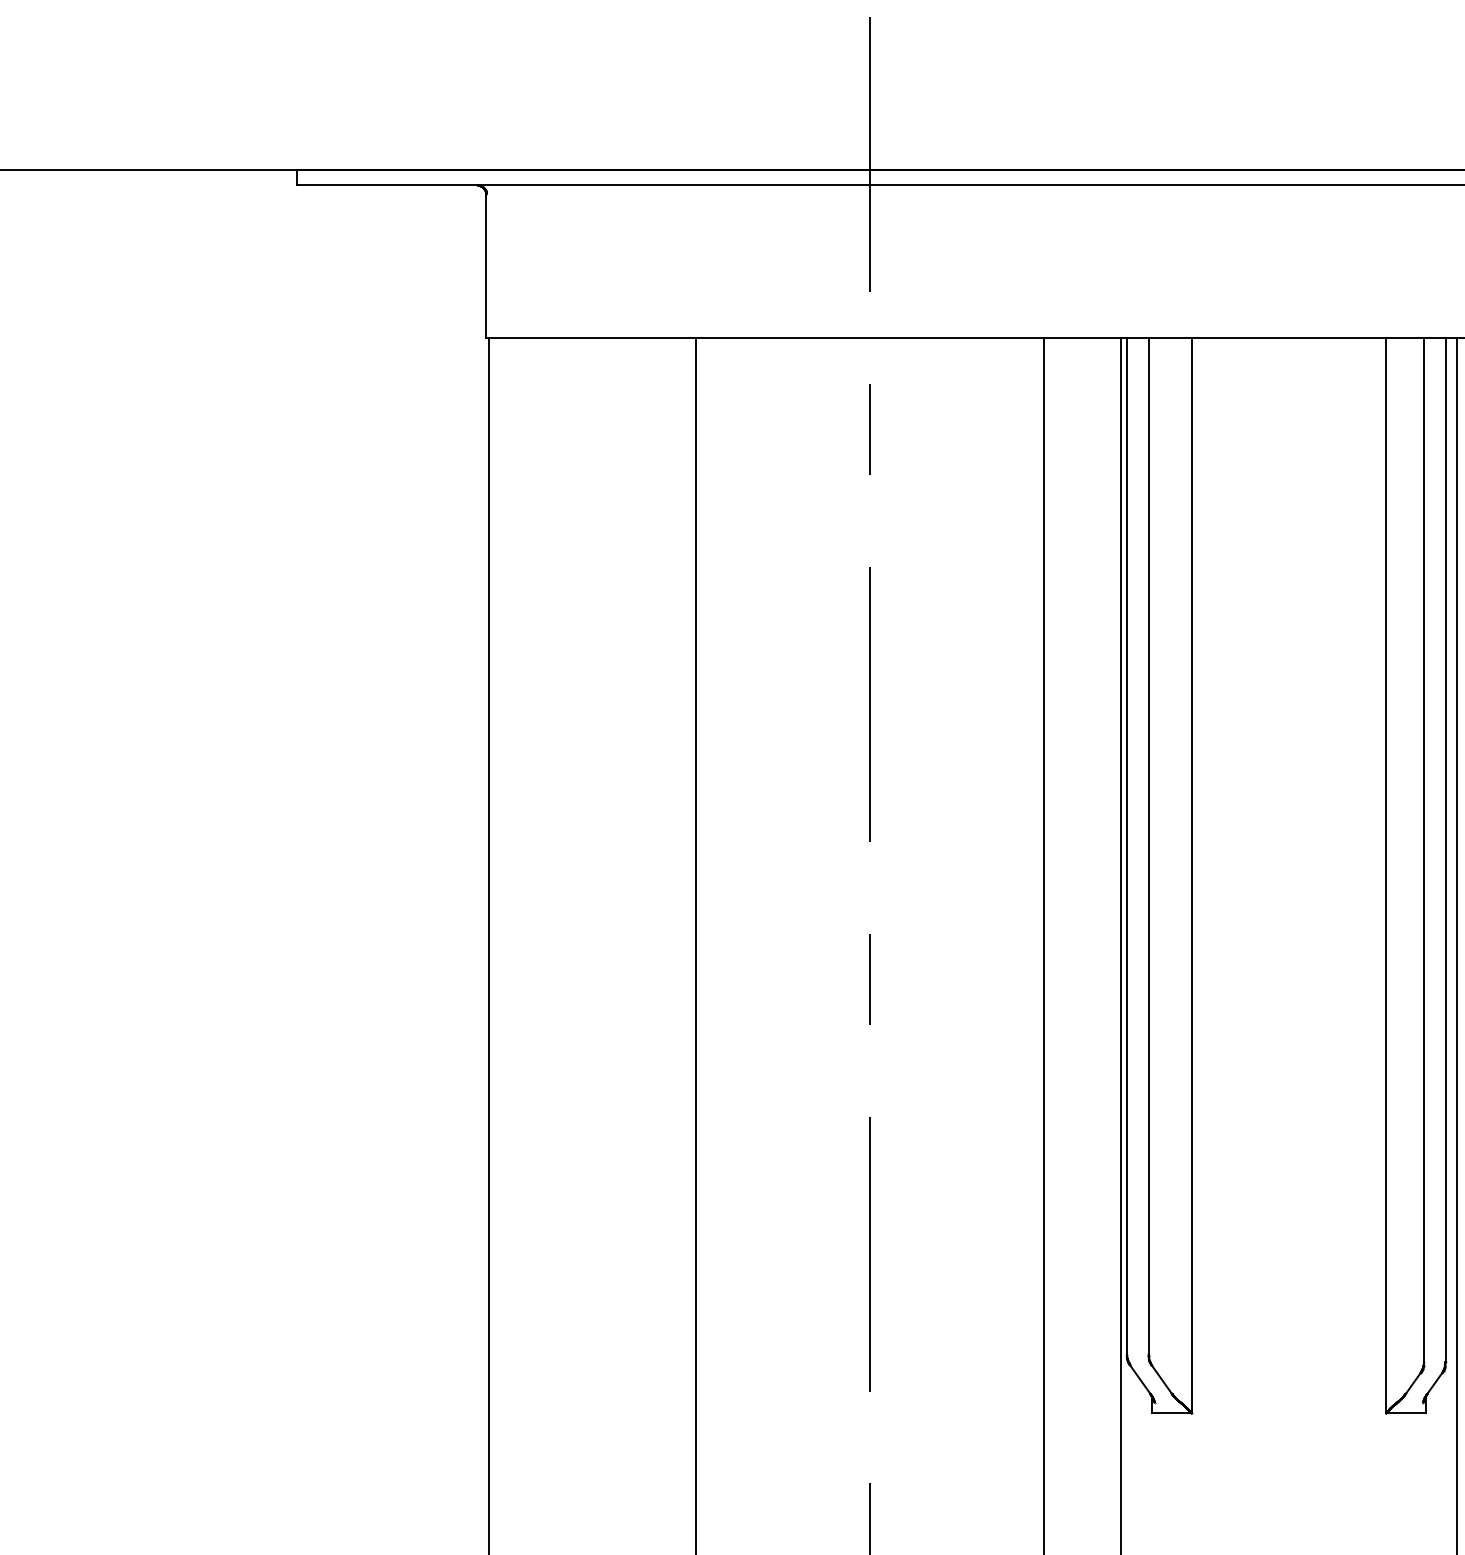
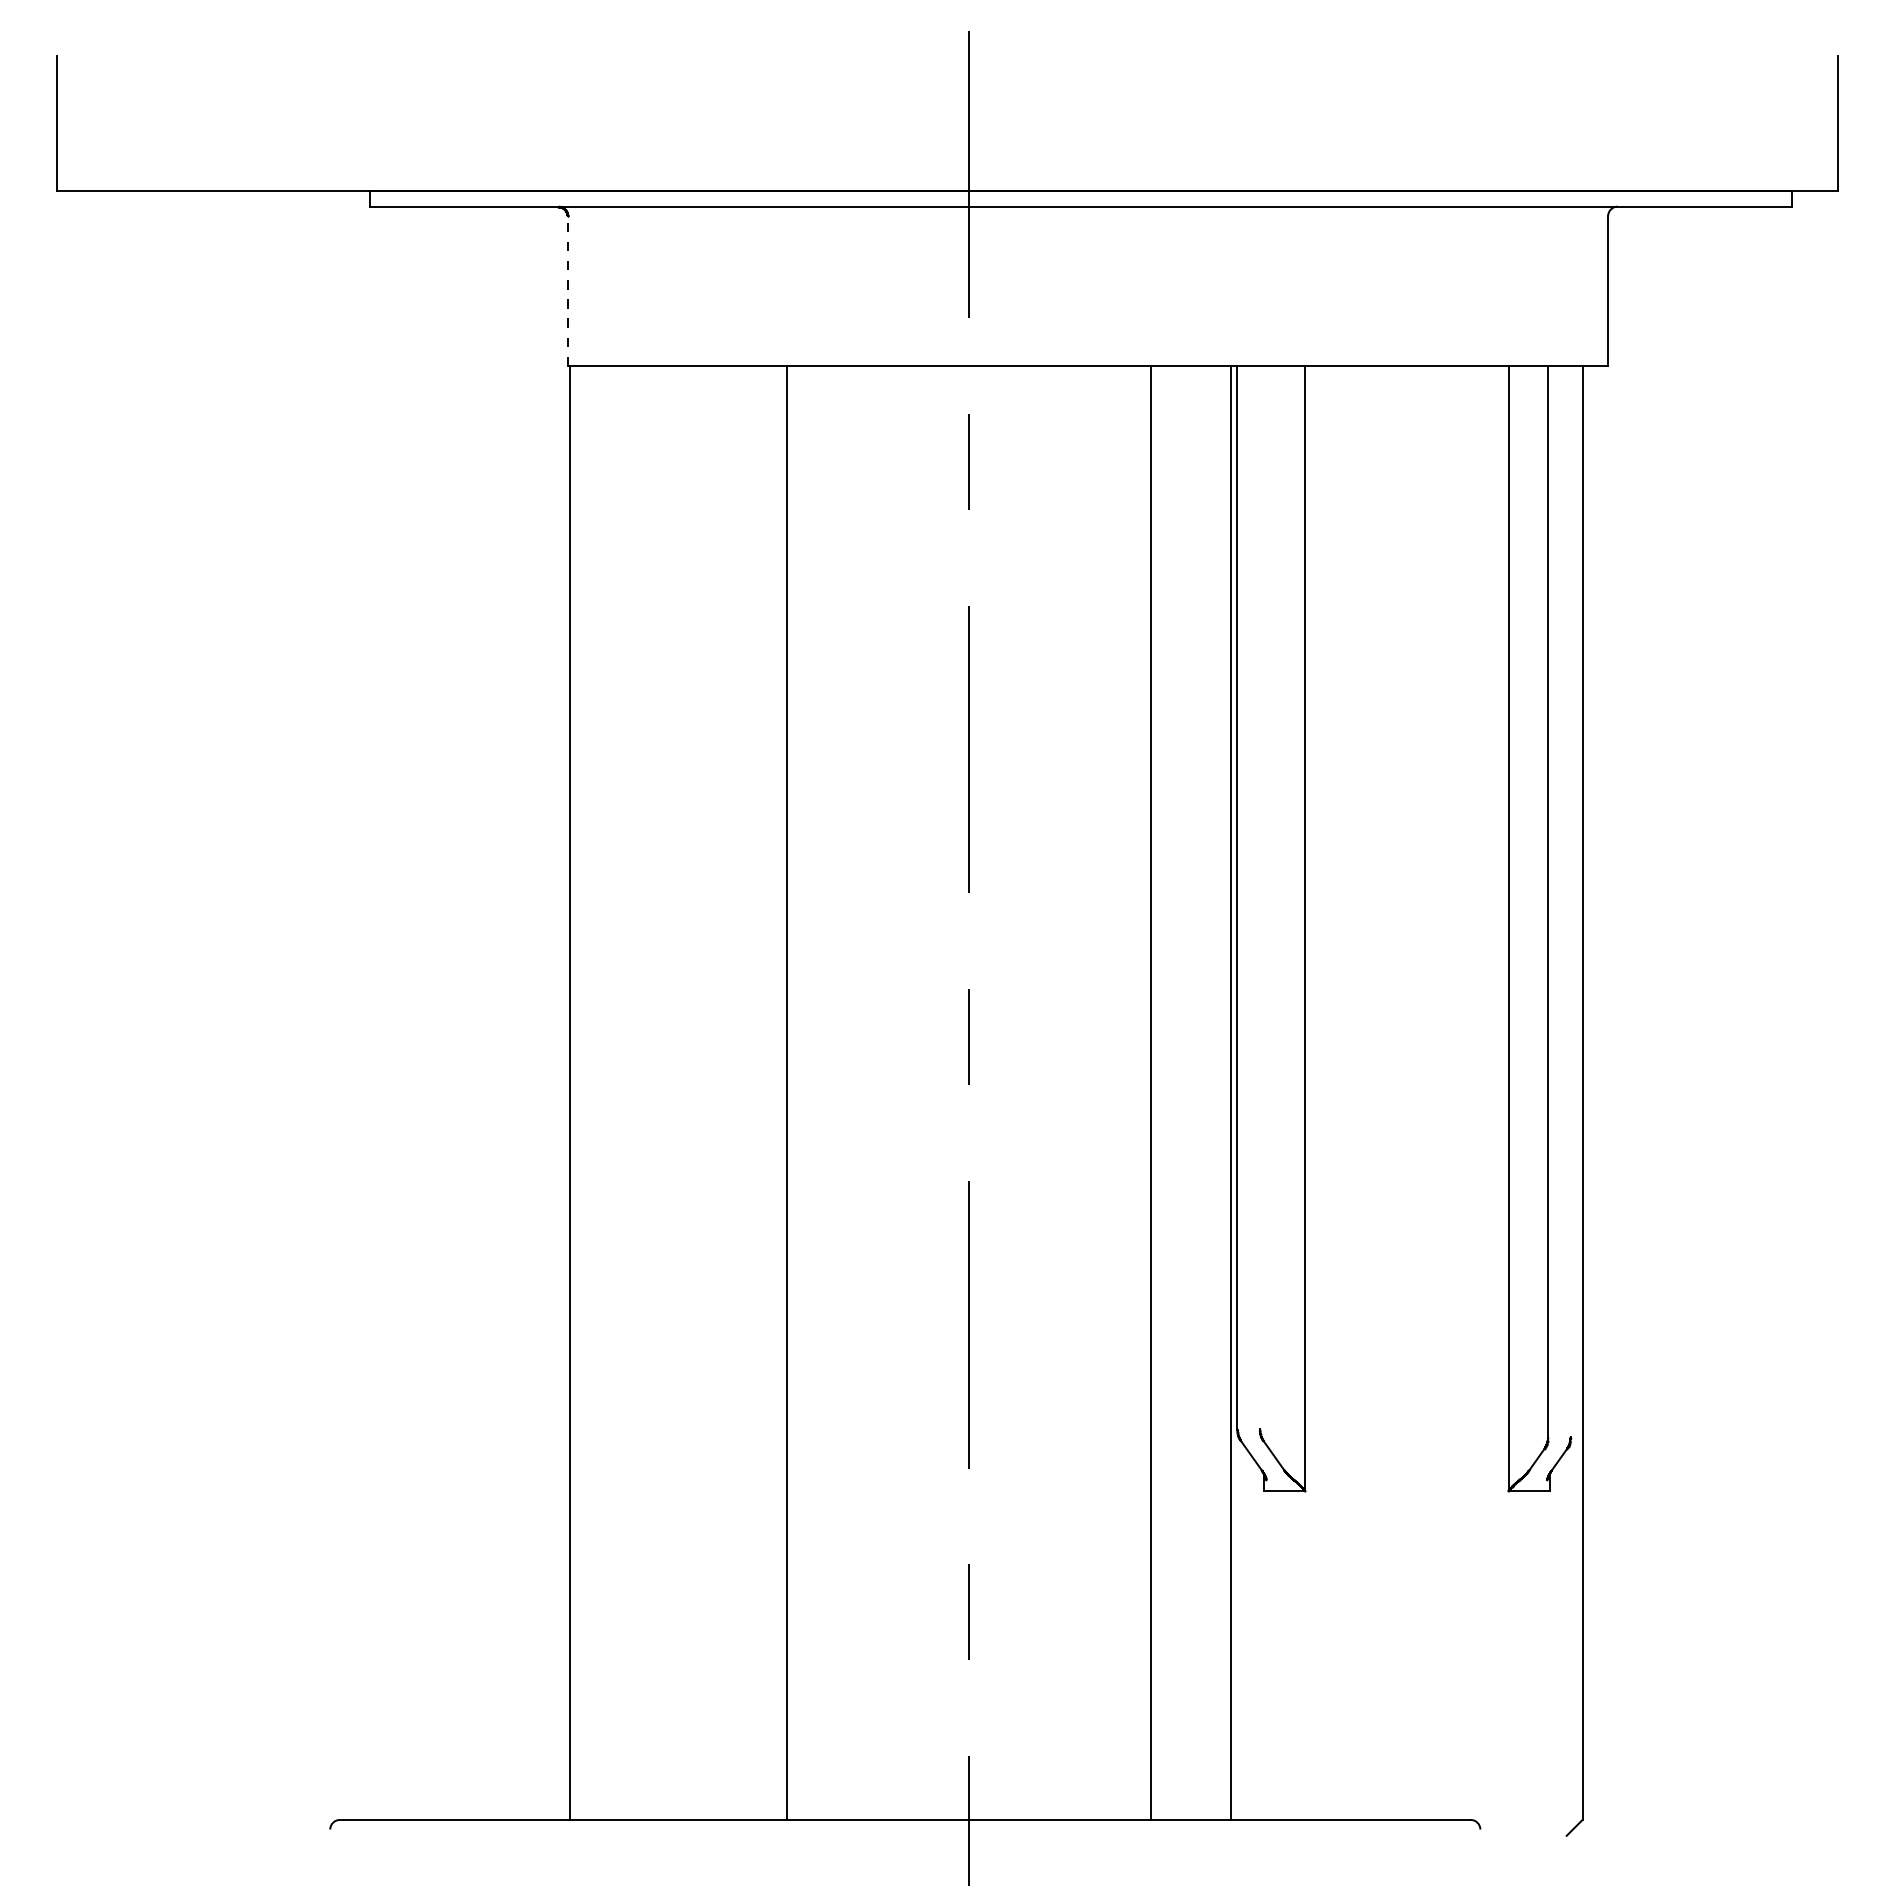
line: (486, 265) -> (567, 290), solid -> dashed
line: (1148, 845) -> (1260, 897), removed
line: (1445, 849) -> (1570, 901), removed

